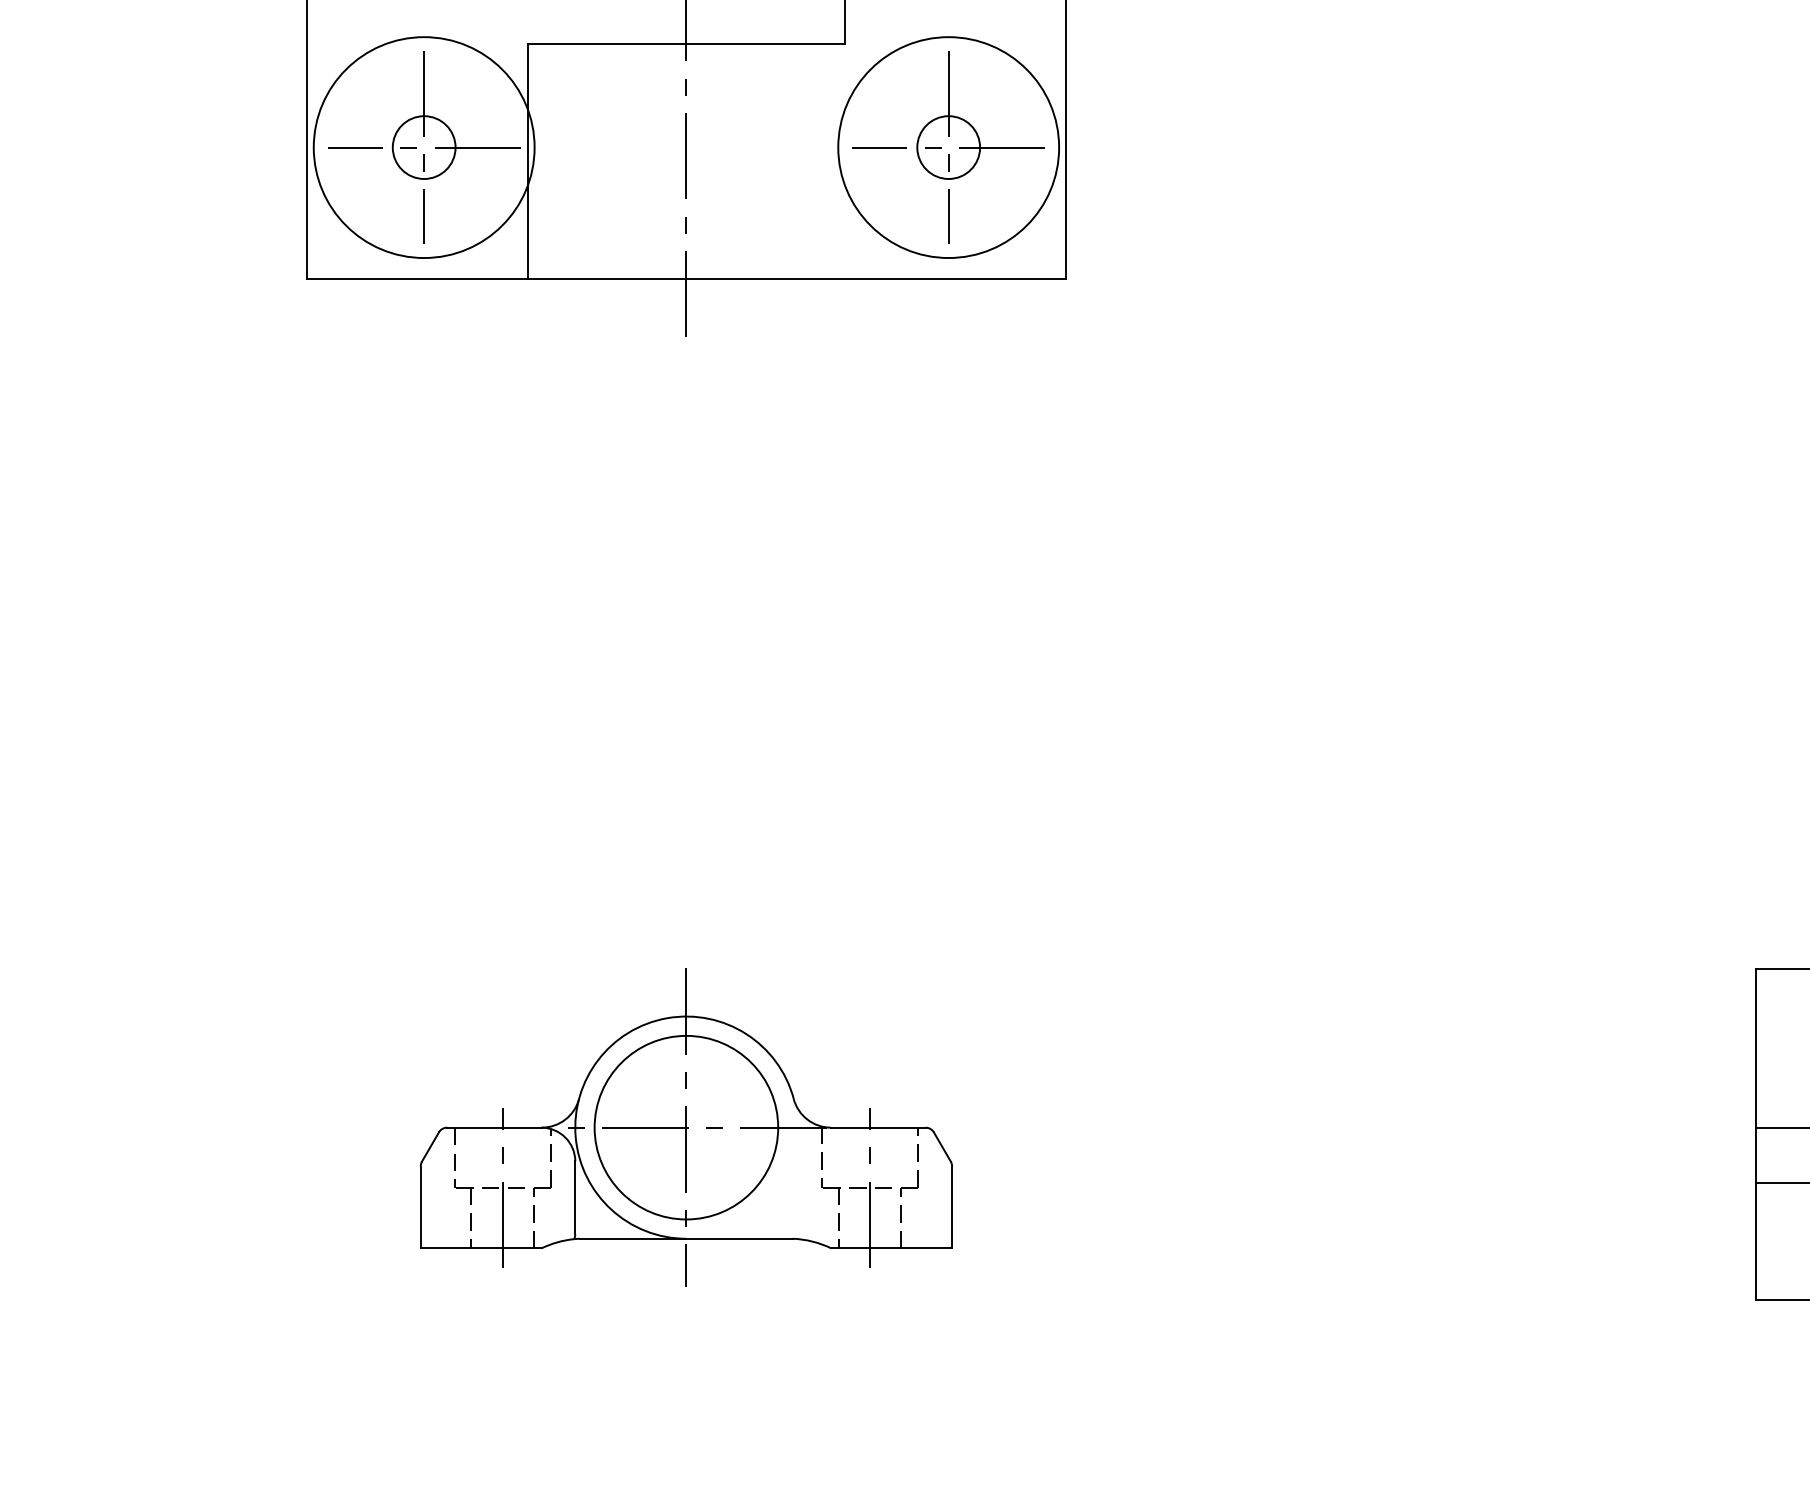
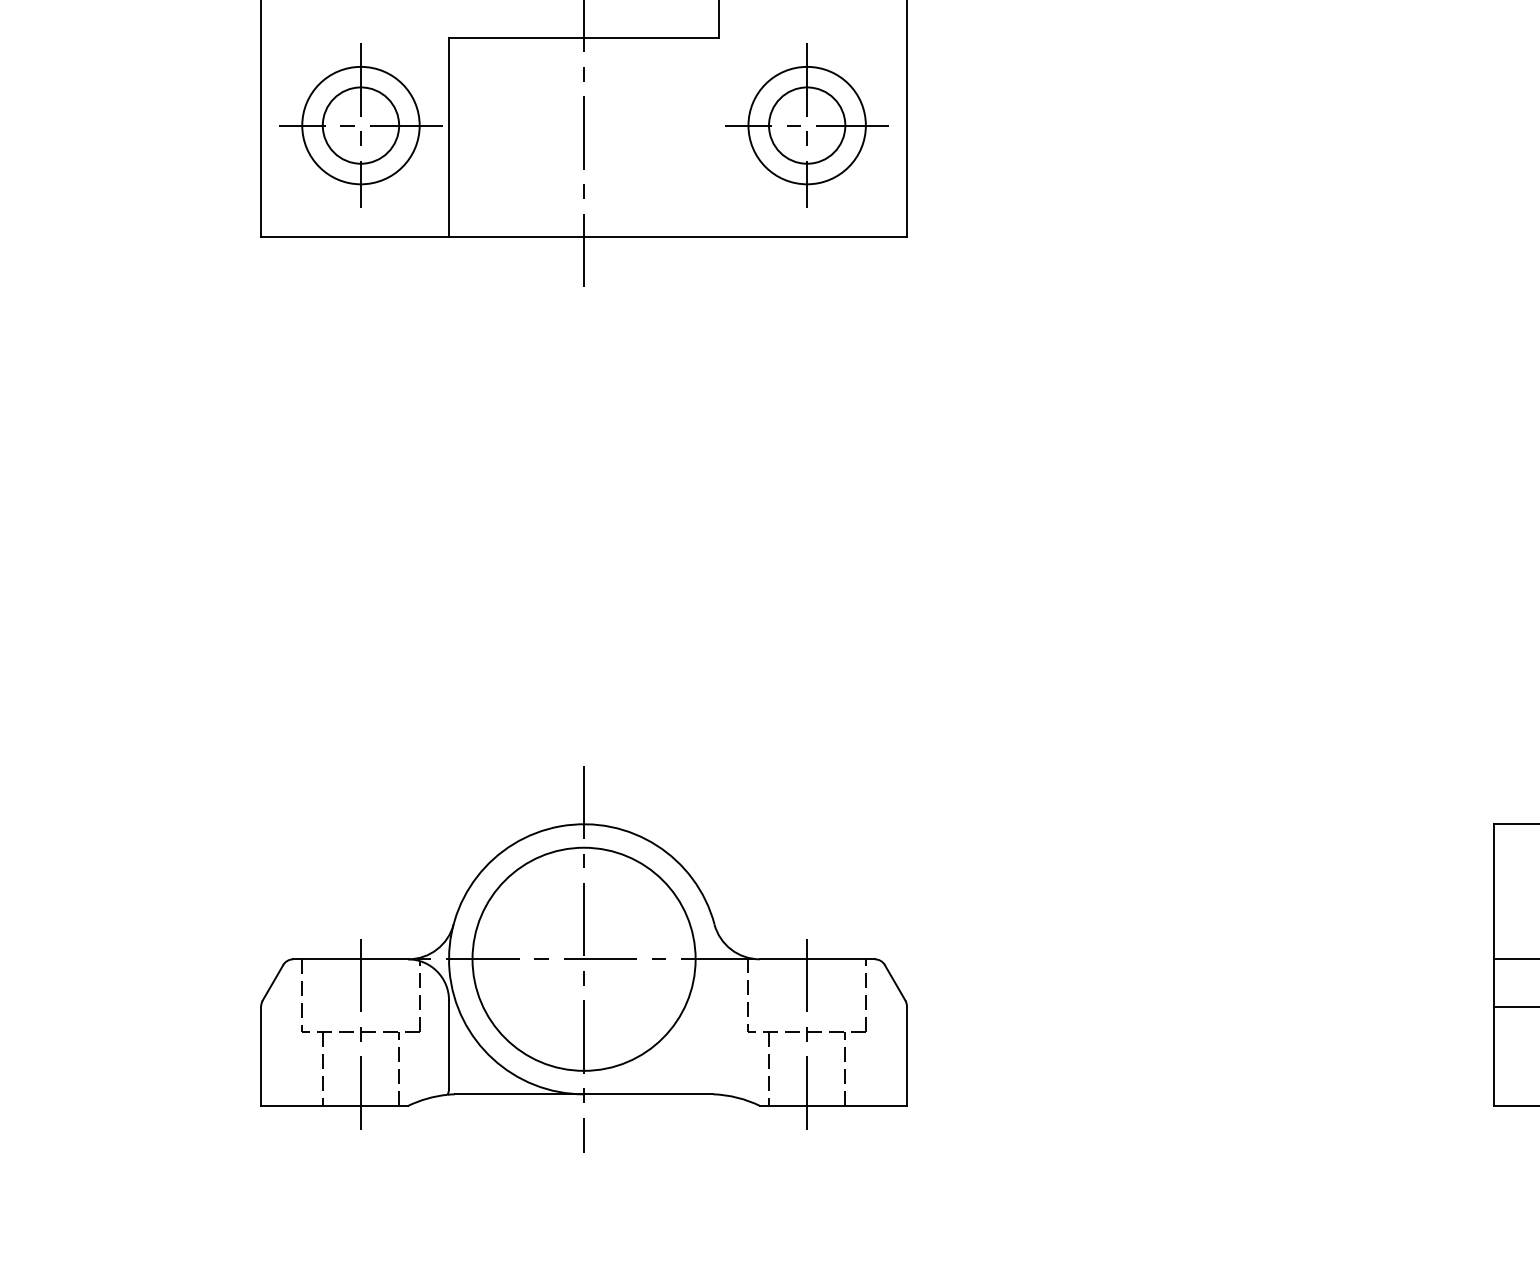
circle: (423, 147) -> (360, 125), size x0.62
circle: (423, 147) -> (360, 125), size x1.43
circle: (947, 147) -> (806, 125), size x0.62
circle: (949, 147) -> (807, 125), size x1.43
part: (685, 1127) -> (583, 959), size x1.43

